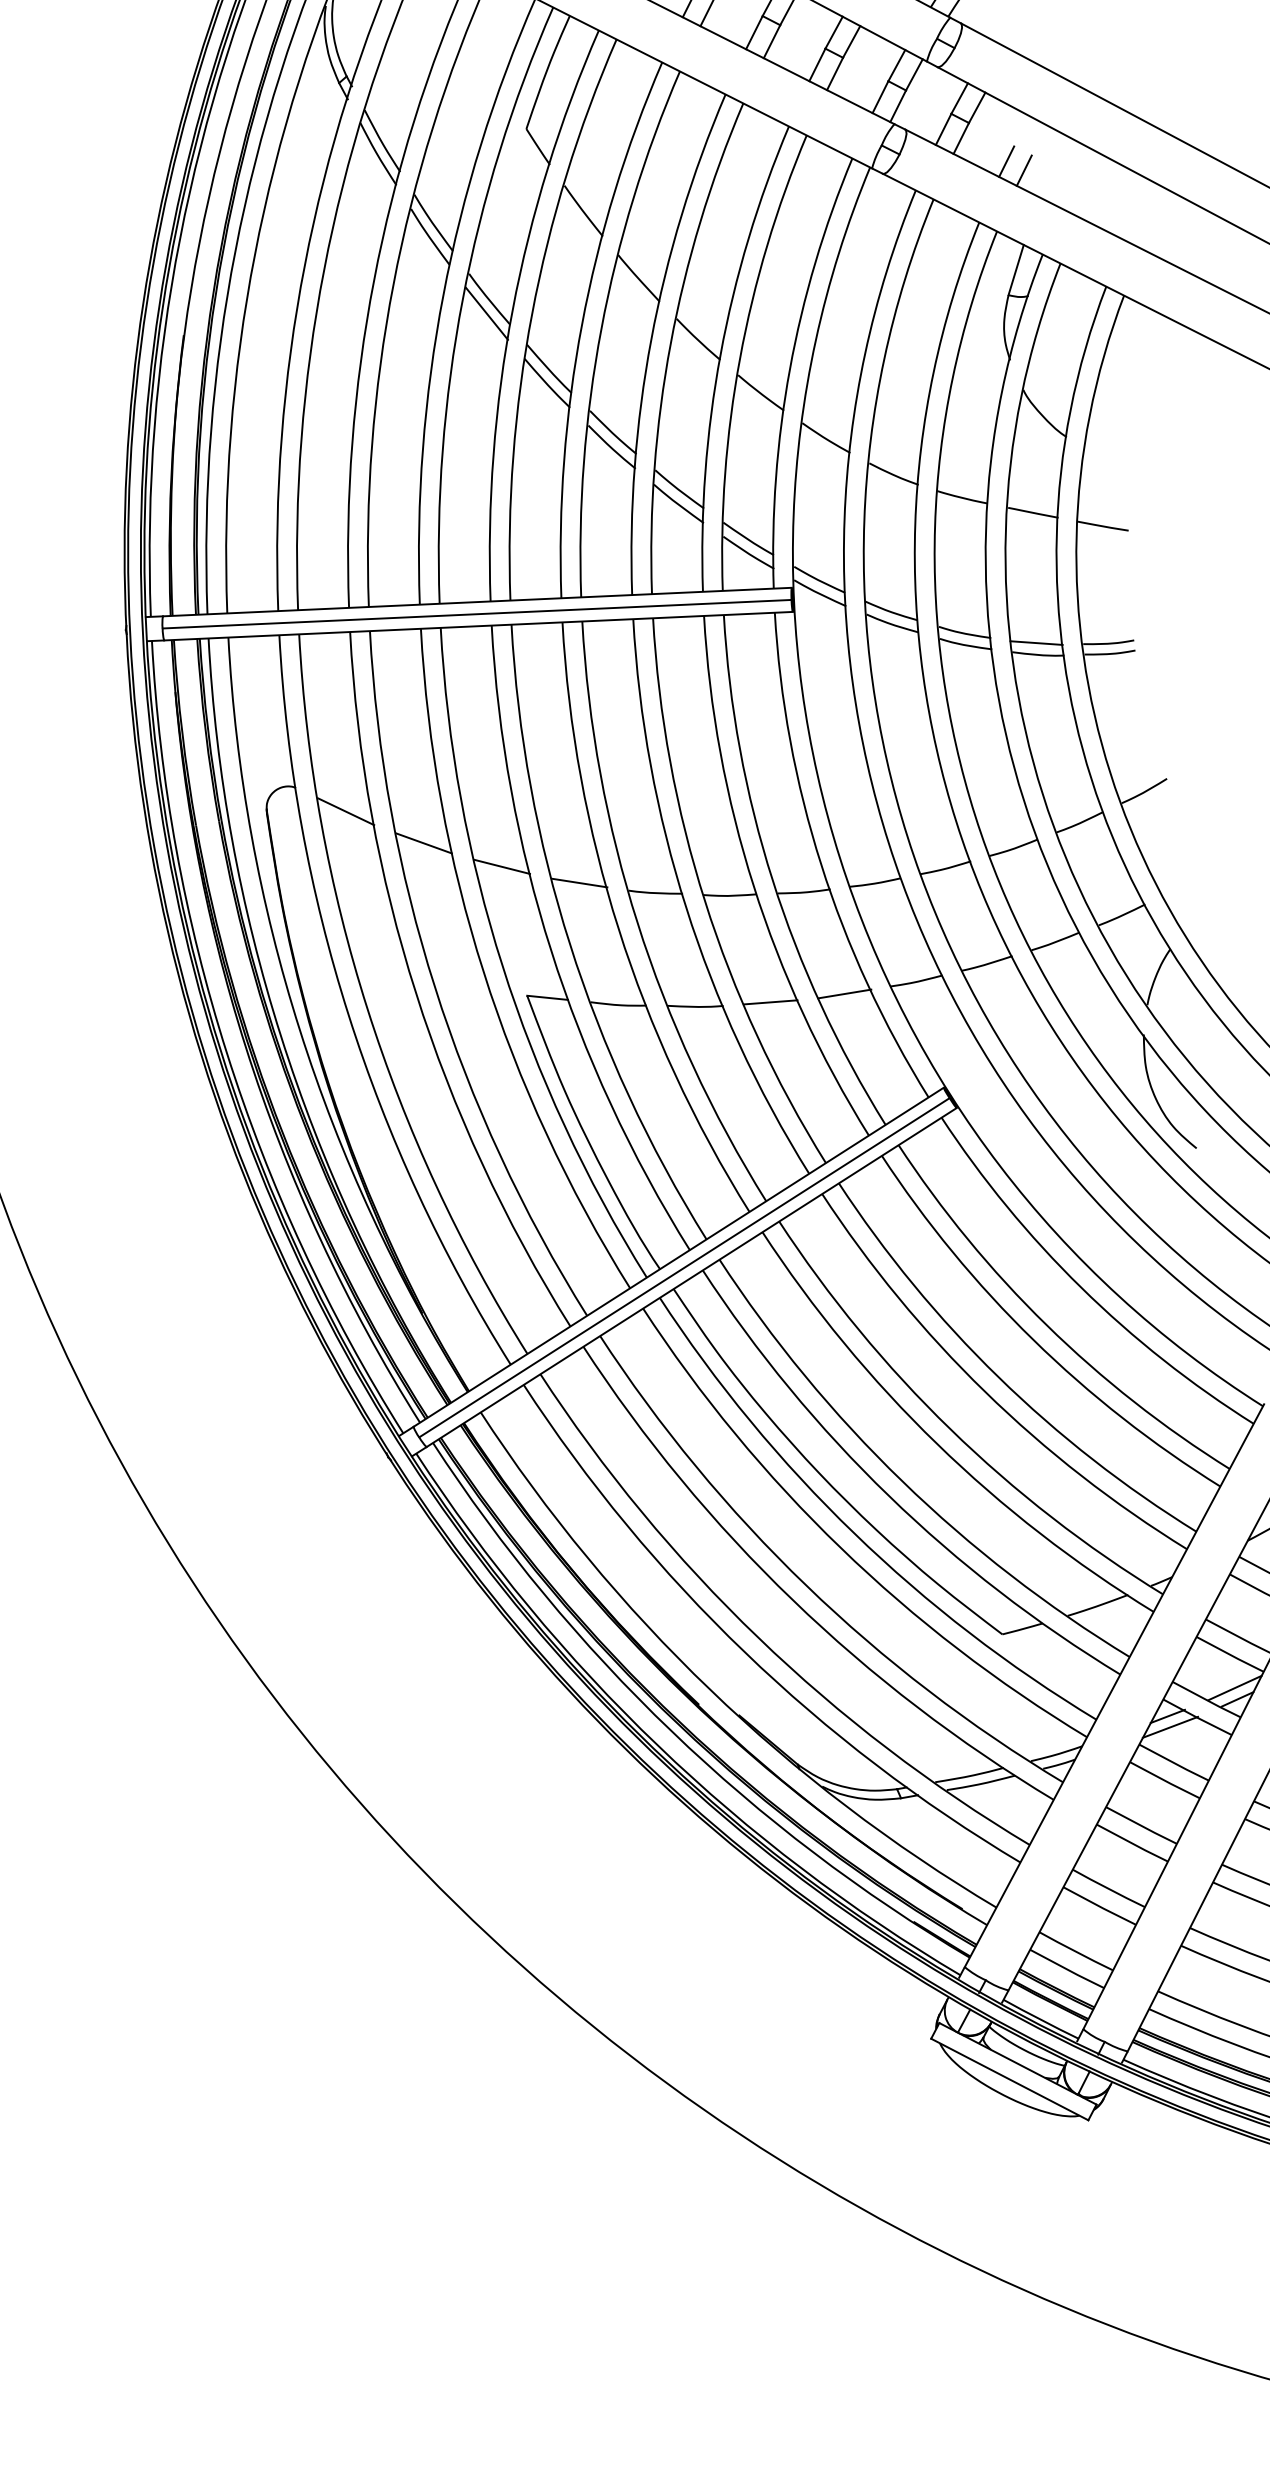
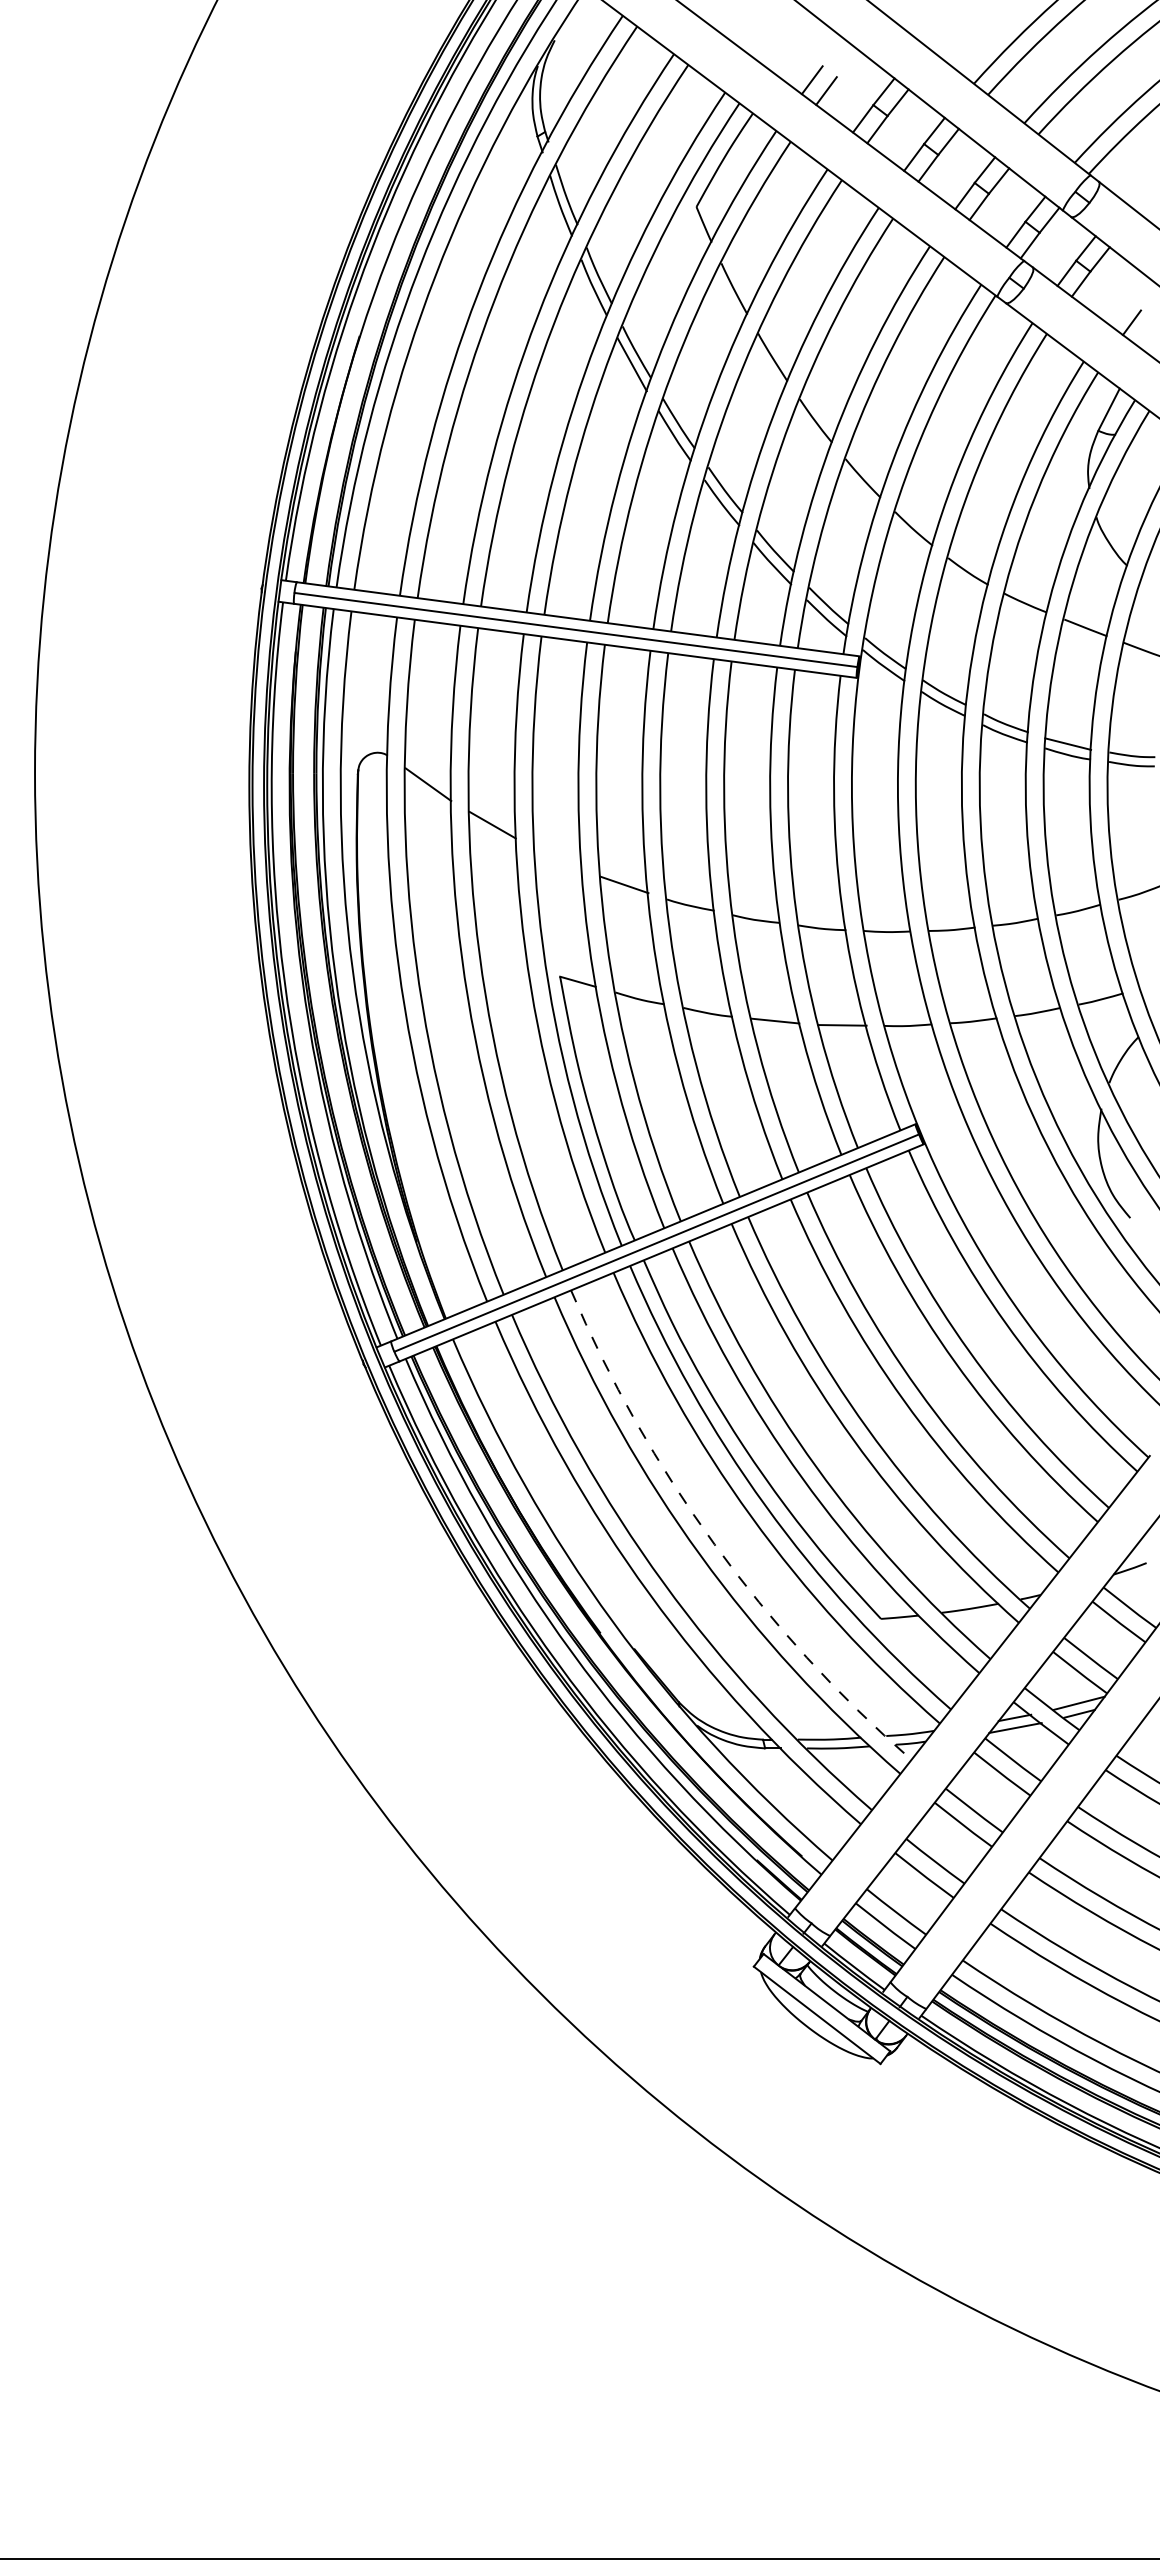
line: (1006, 161) -> (1117, 311), removed
line: (501, 867) -> (557, 858), removed
arc: (806, 1585) -> (714, 1544), solid -> dashed

